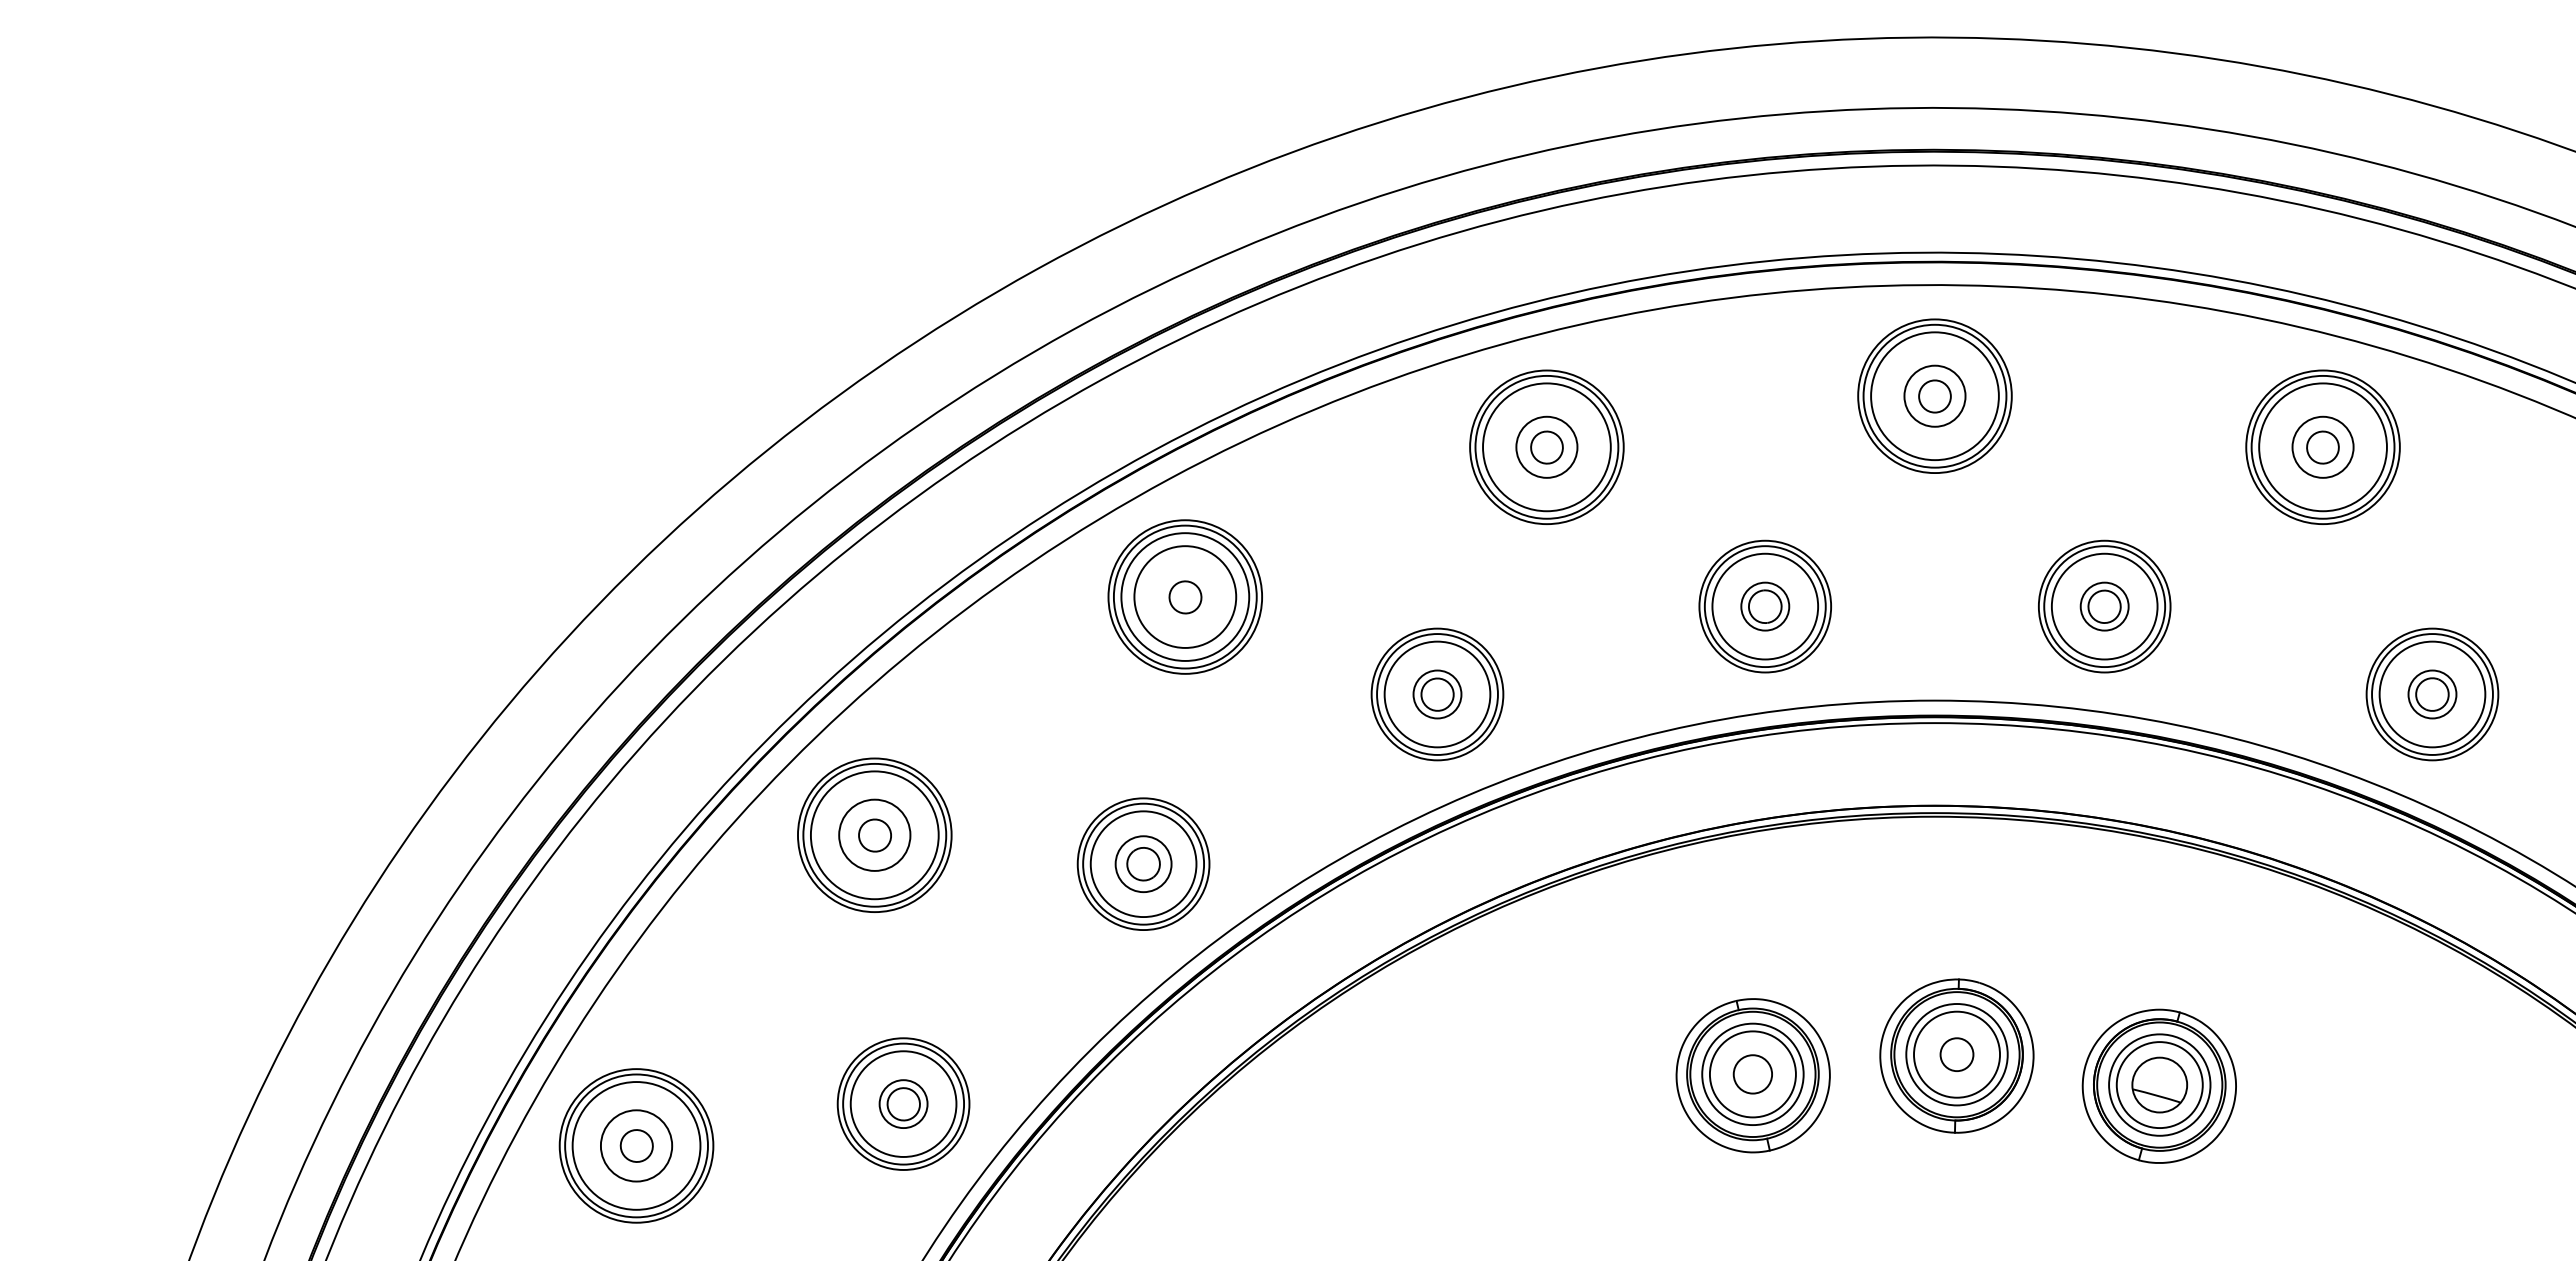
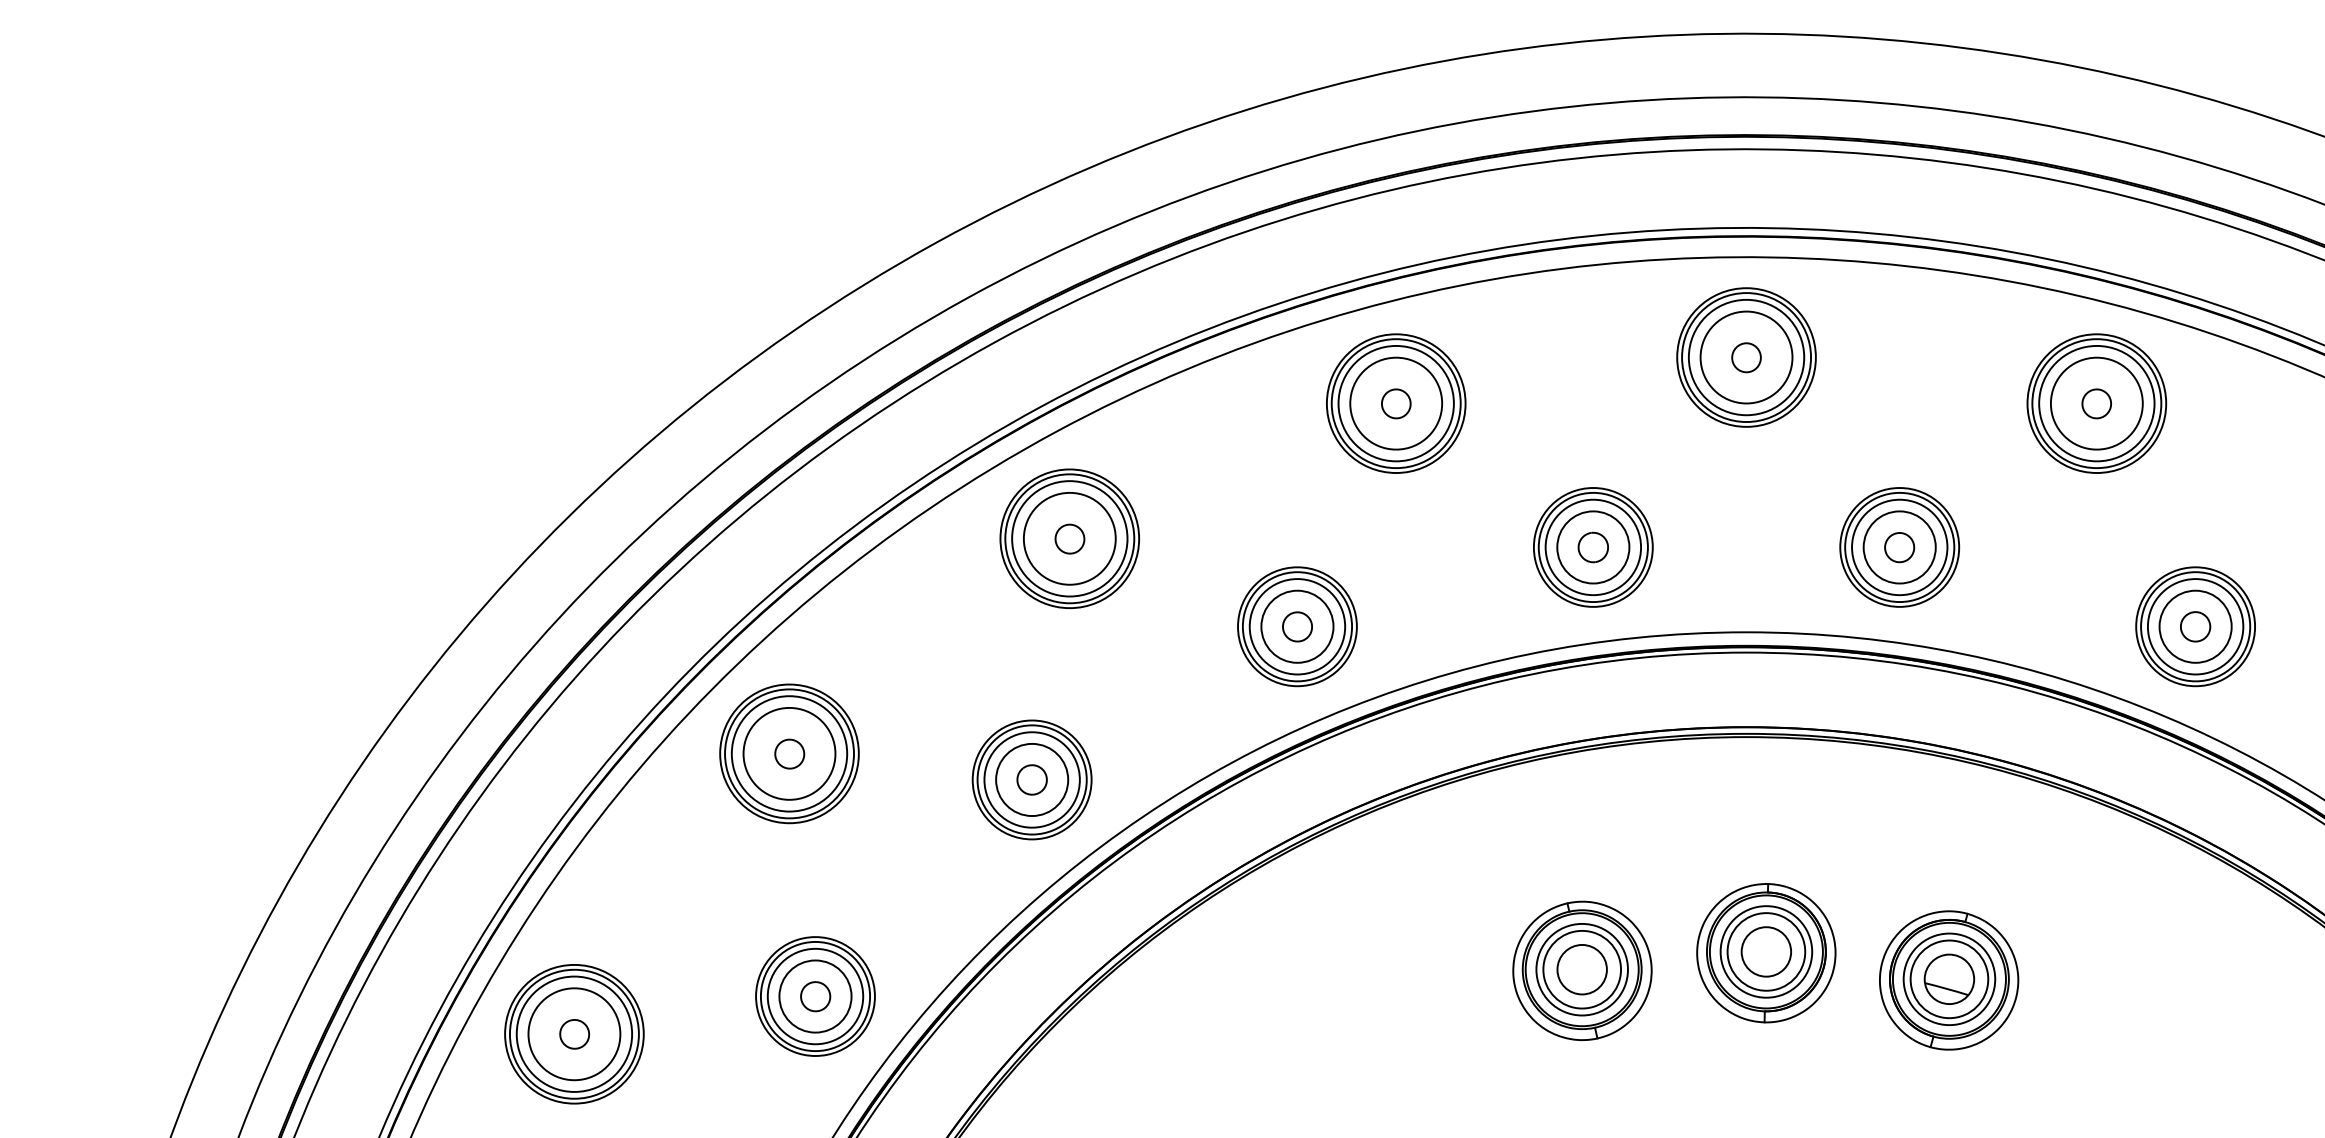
circle: (1934, 396) -> (1746, 357), size x1.67
circle: (1546, 447) -> (1395, 403), size x1.67
circle: (2322, 447) -> (2096, 403), size x1.67
circle: (1765, 606) -> (1593, 547), size x1.67
circle: (2104, 606) -> (1899, 547), size x1.67
circle: (1437, 694) -> (1297, 626), size x1.67
circle: (2432, 694) -> (2195, 626), size x1.67
circle: (874, 835) -> (789, 754), size x1.43
circle: (1143, 864) -> (1032, 780), size x1.43
circle: (1956, 1054) -> (1765, 951), size x1.67
circle: (1752, 1074) -> (1581, 969), size x1.43
circle: (903, 1104) -> (815, 996), size x1.67
circle: (636, 1145) -> (574, 1033), size x1.43

